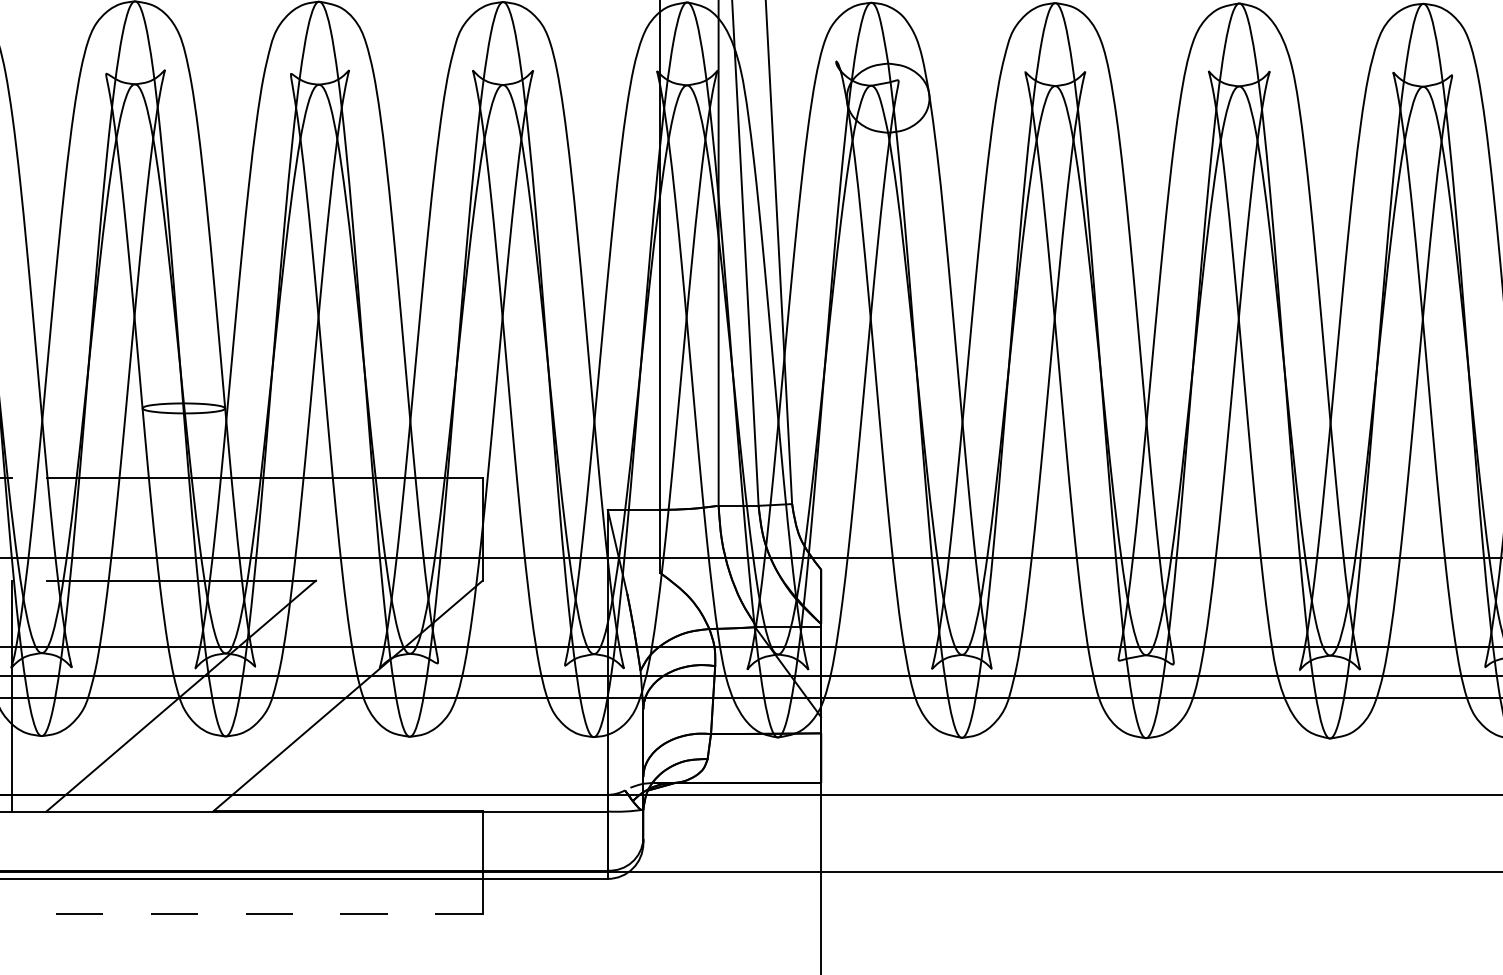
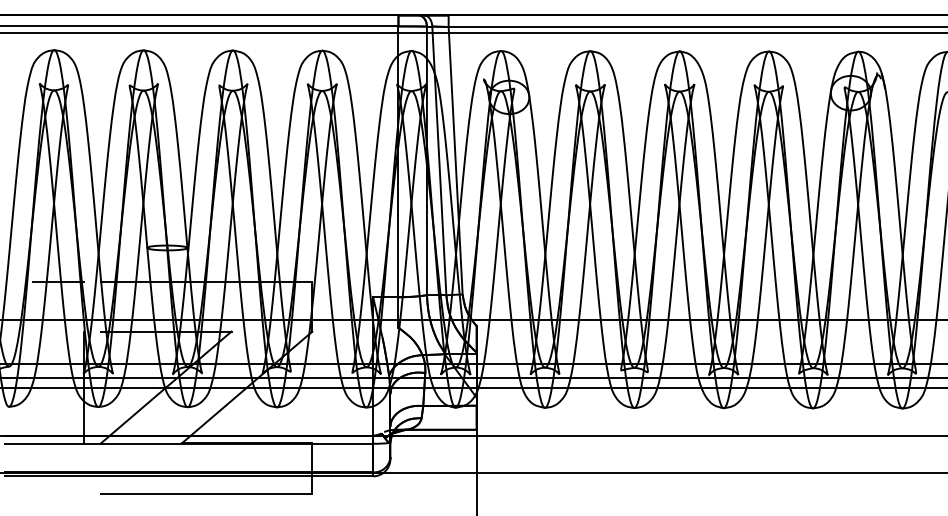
line: (264, 914) -> (206, 493), dashed -> solid

